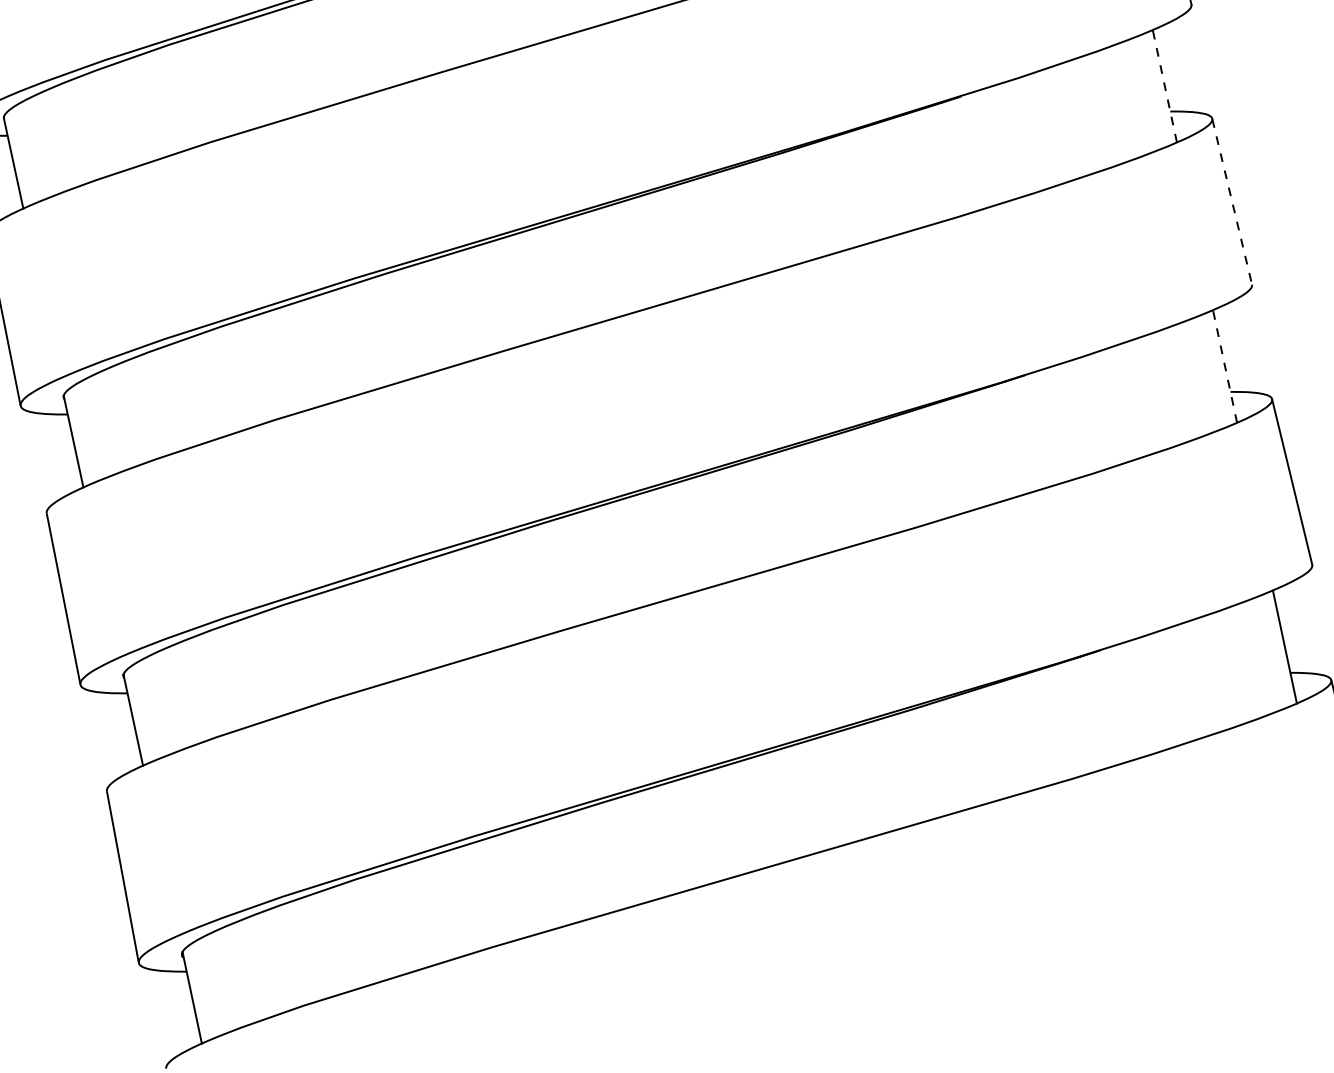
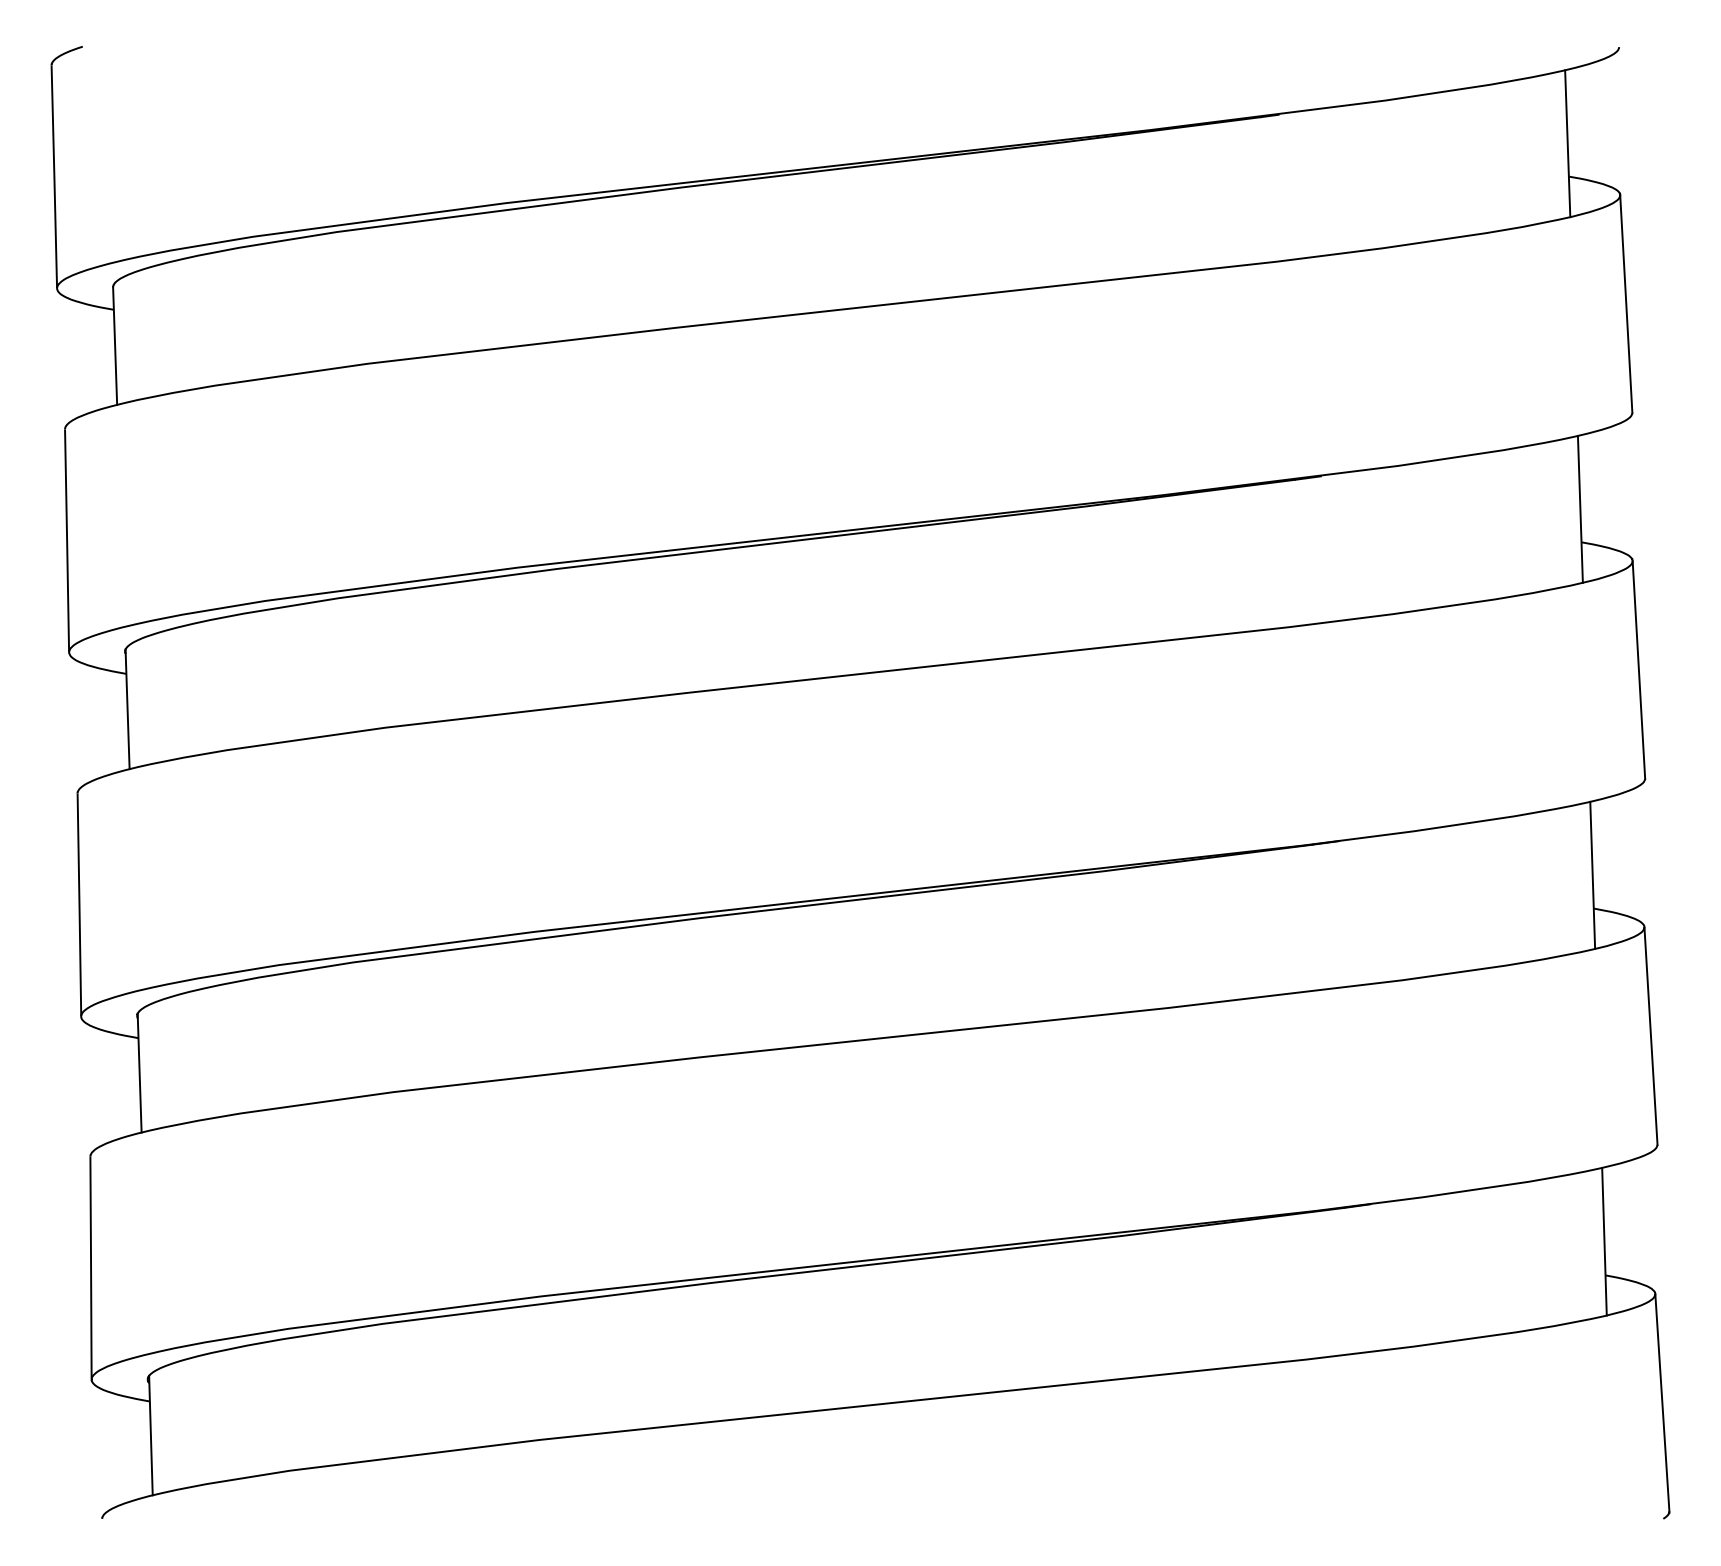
line: (1164, 85) -> (1580, 508), dashed -> solid
line: (1231, 202) -> (1638, 670), dashed -> solid
line: (1224, 366) -> (1592, 875), dashed -> solid

